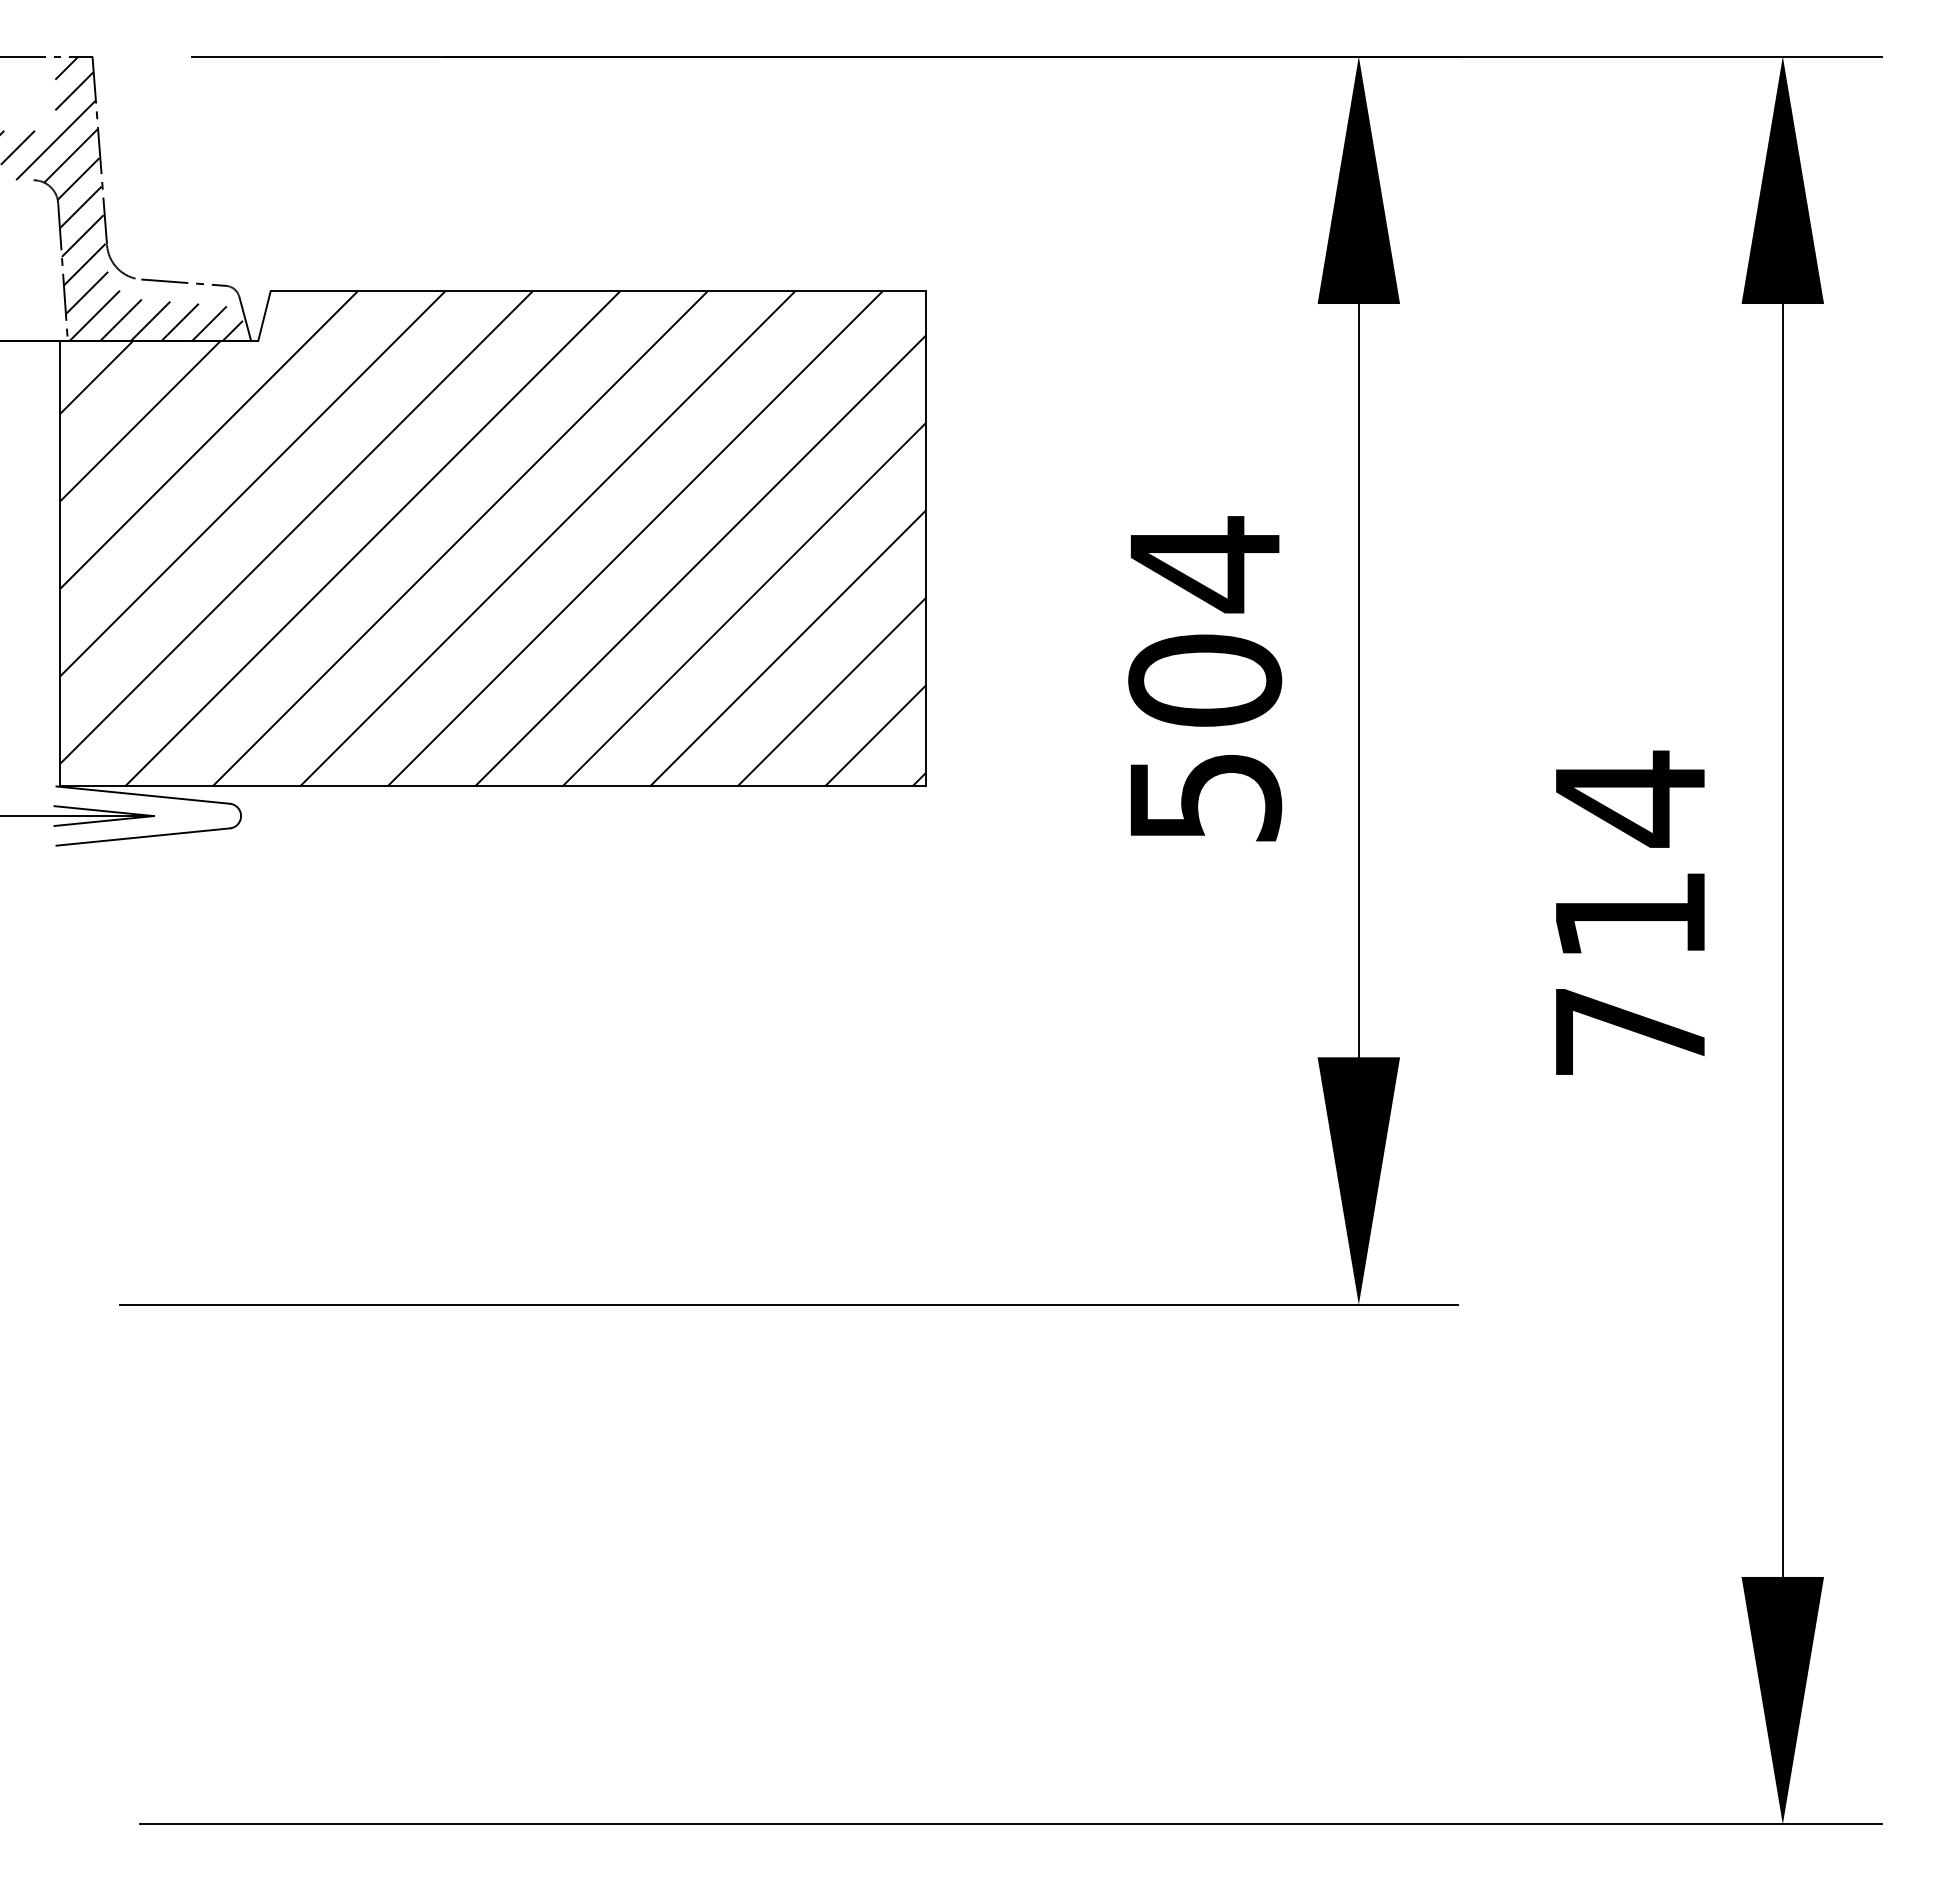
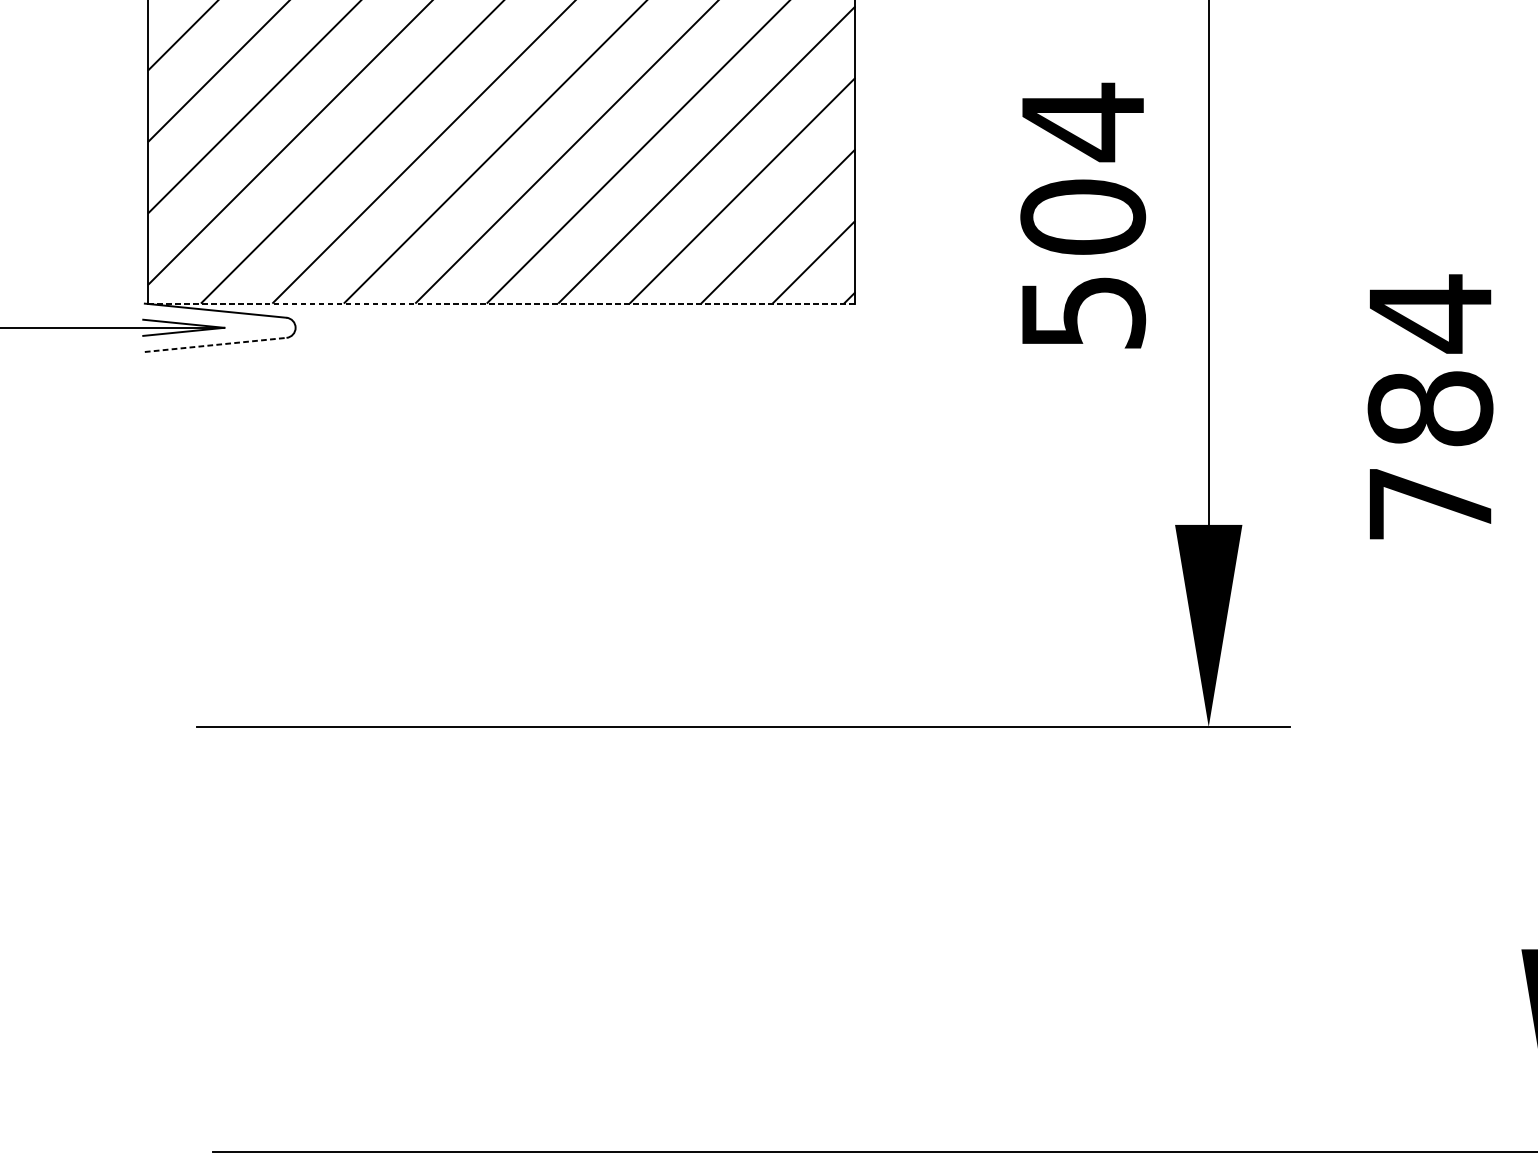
line: (493, 786) -> (501, 303), solid -> dashed
line: (143, 836) -> (215, 344), solid -> dashed
text: (1630, 914) -> (1430, 408), 714 -> 784

